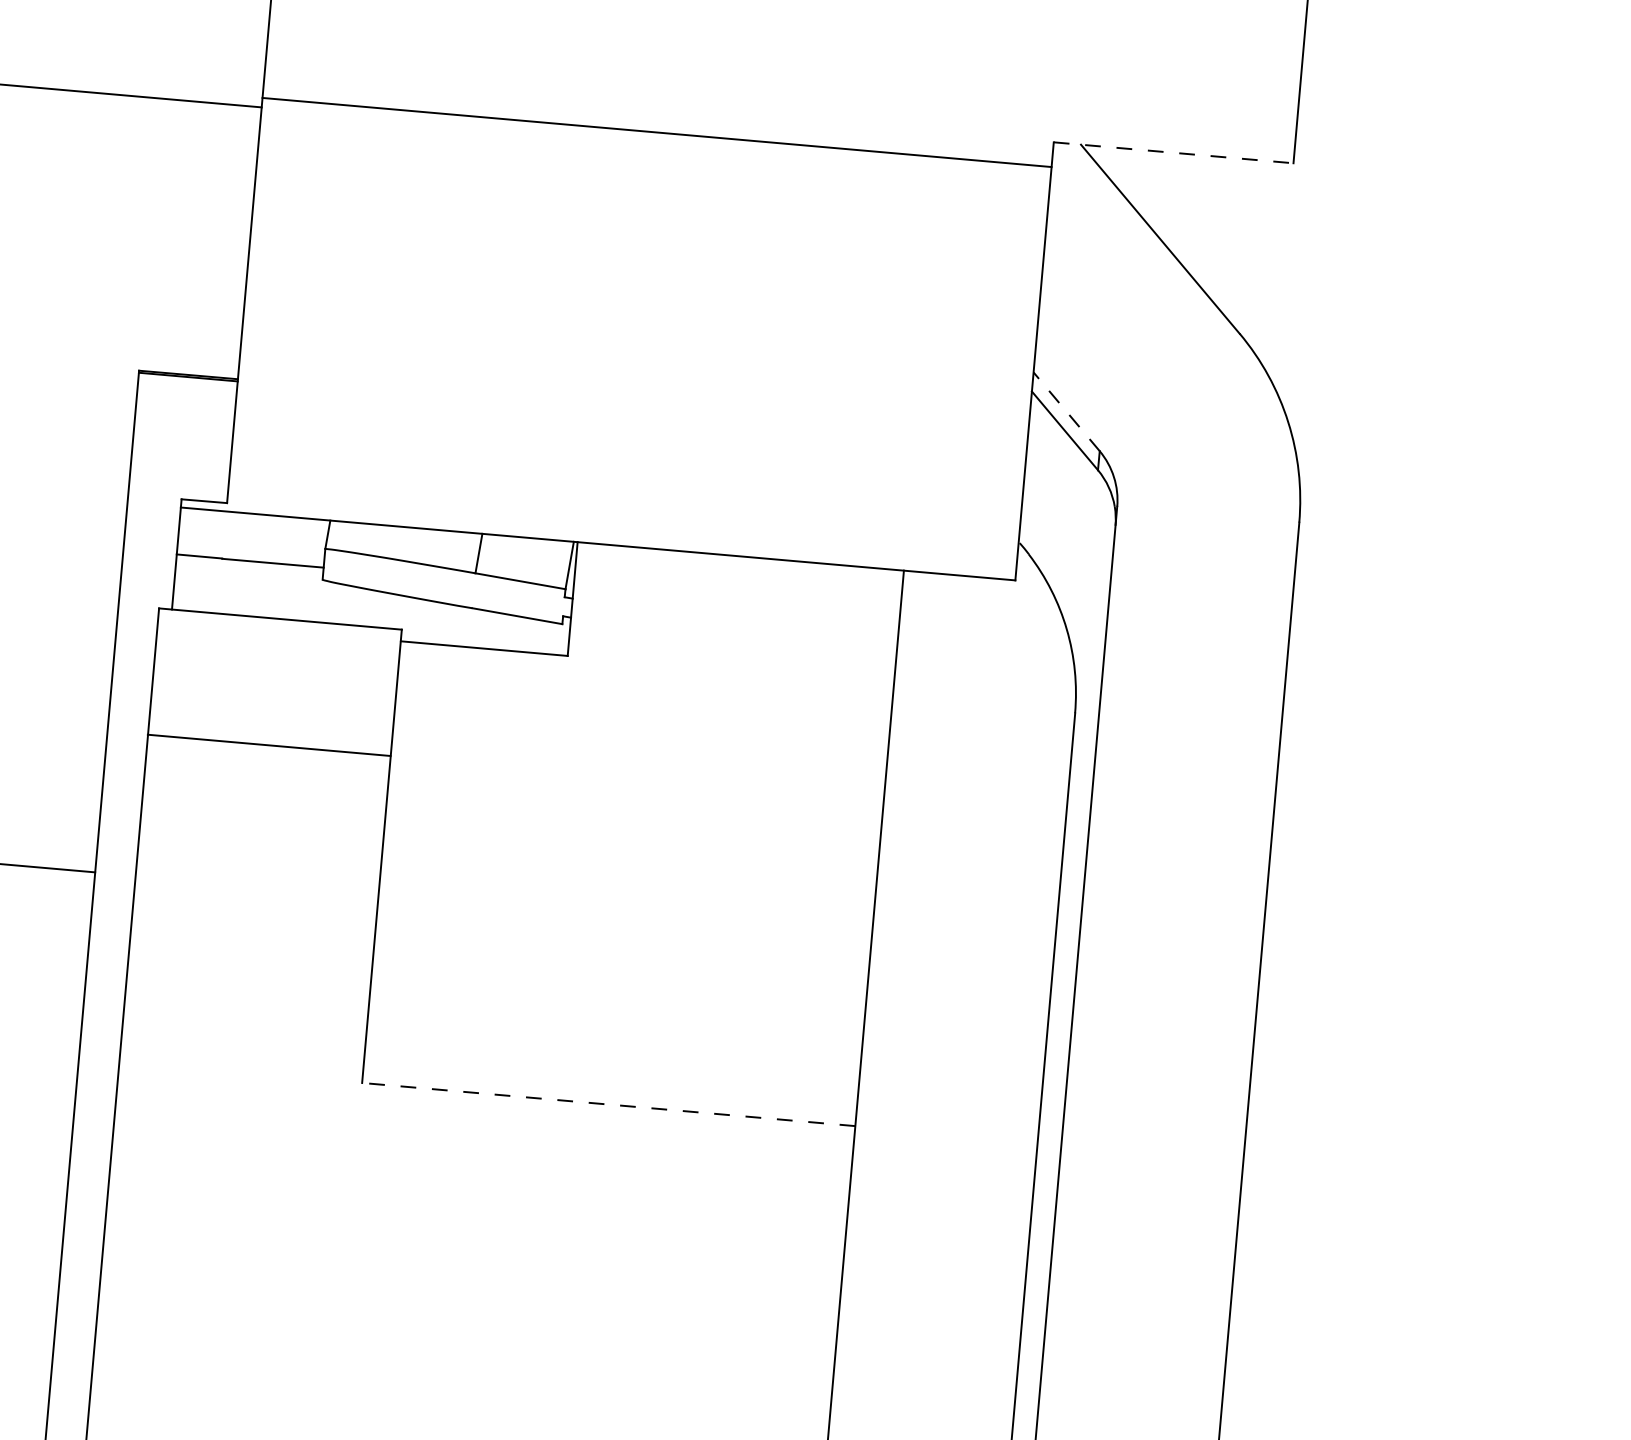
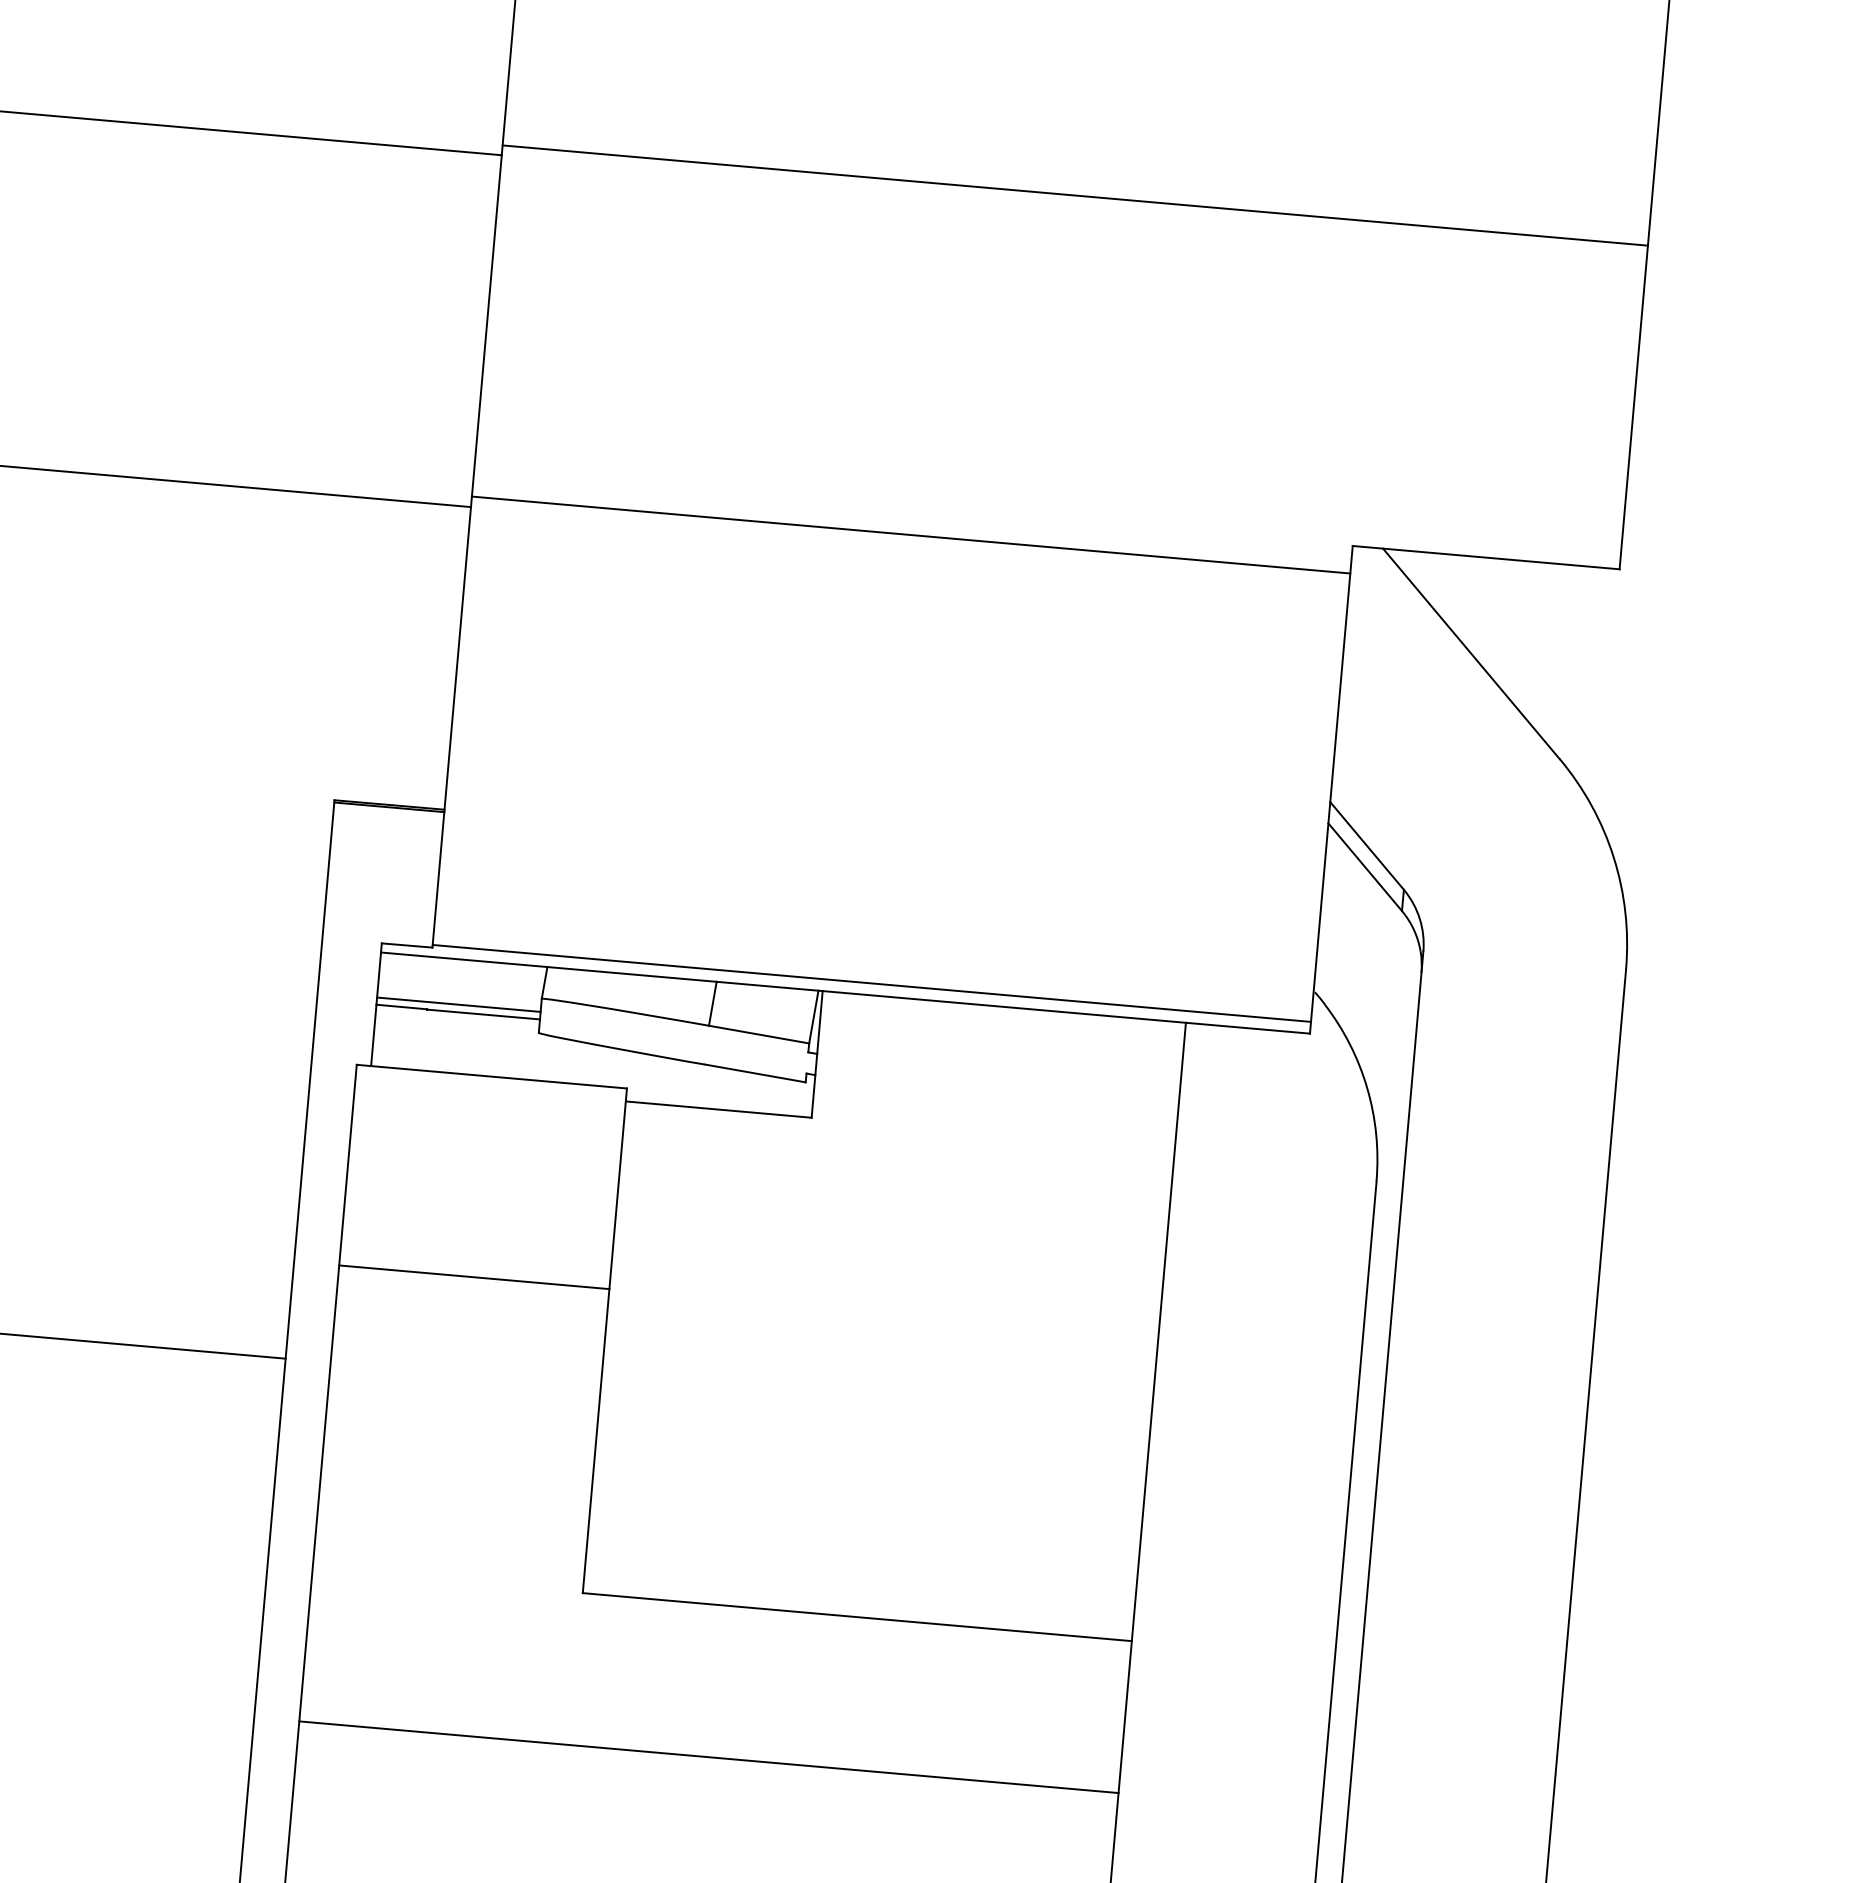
line: (1173, 152) -> (1486, 557), dashed -> solid
line: (1066, 411) -> (1366, 845), dashed -> solid
line: (621, 534) -> (871, 982), added
line: (250, 554) -> (458, 1004), added
line: (269, 745) -> (474, 1277), moved
line: (608, 1104) -> (857, 1617), dashed -> solid
line: (475, 1230) -> (708, 1757), added

